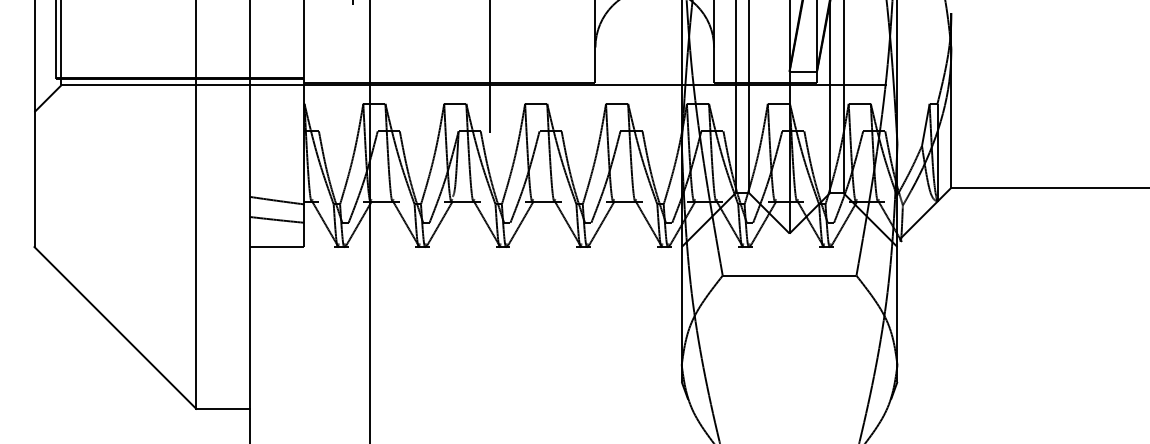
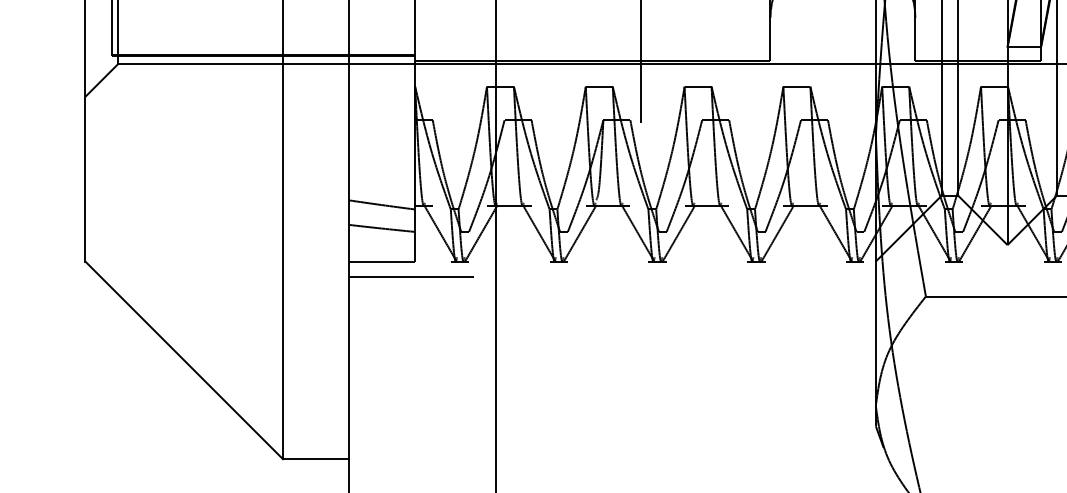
line: (301, 259) -> (411, 276), added

